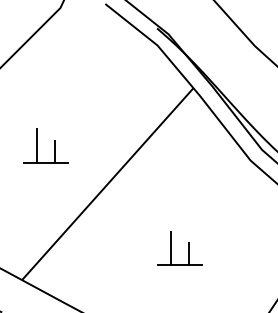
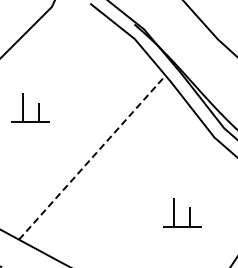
part: (37, 145) -> (23, 107), moved
line: (108, 183) -> (92, 157), solid -> dashed
part: (188, 248) -> (189, 212), moved

